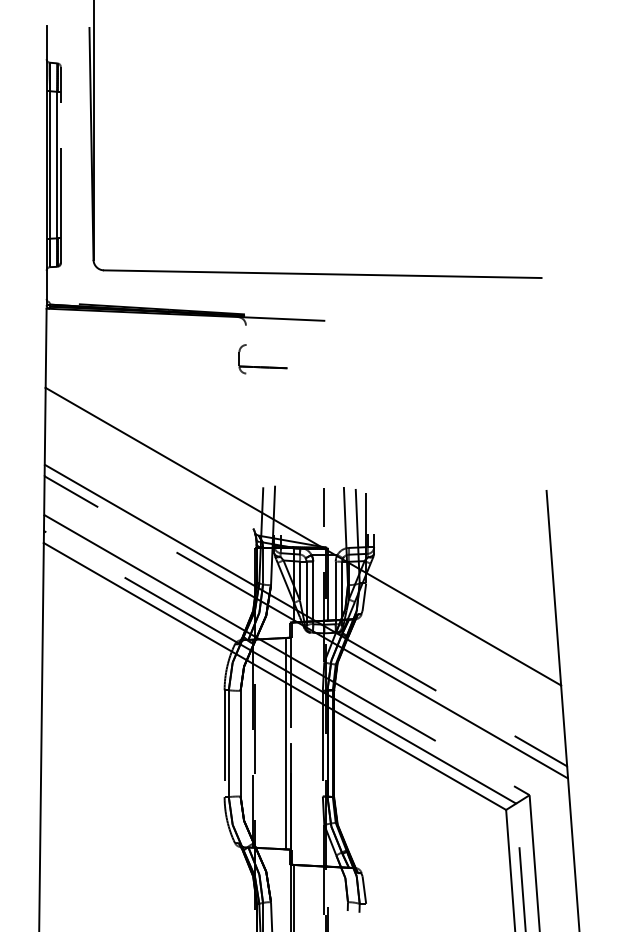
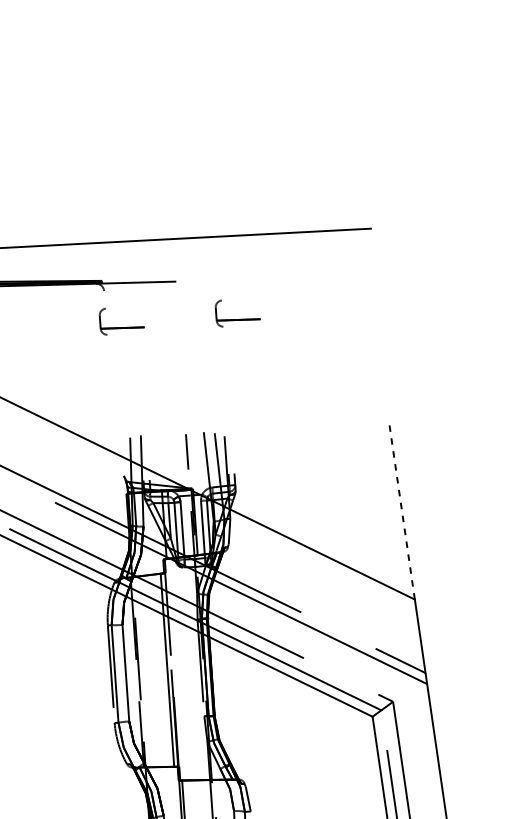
part: (389, 366) -> (237, 319), added
line: (553, 588) -> (401, 511), solid -> dashed

